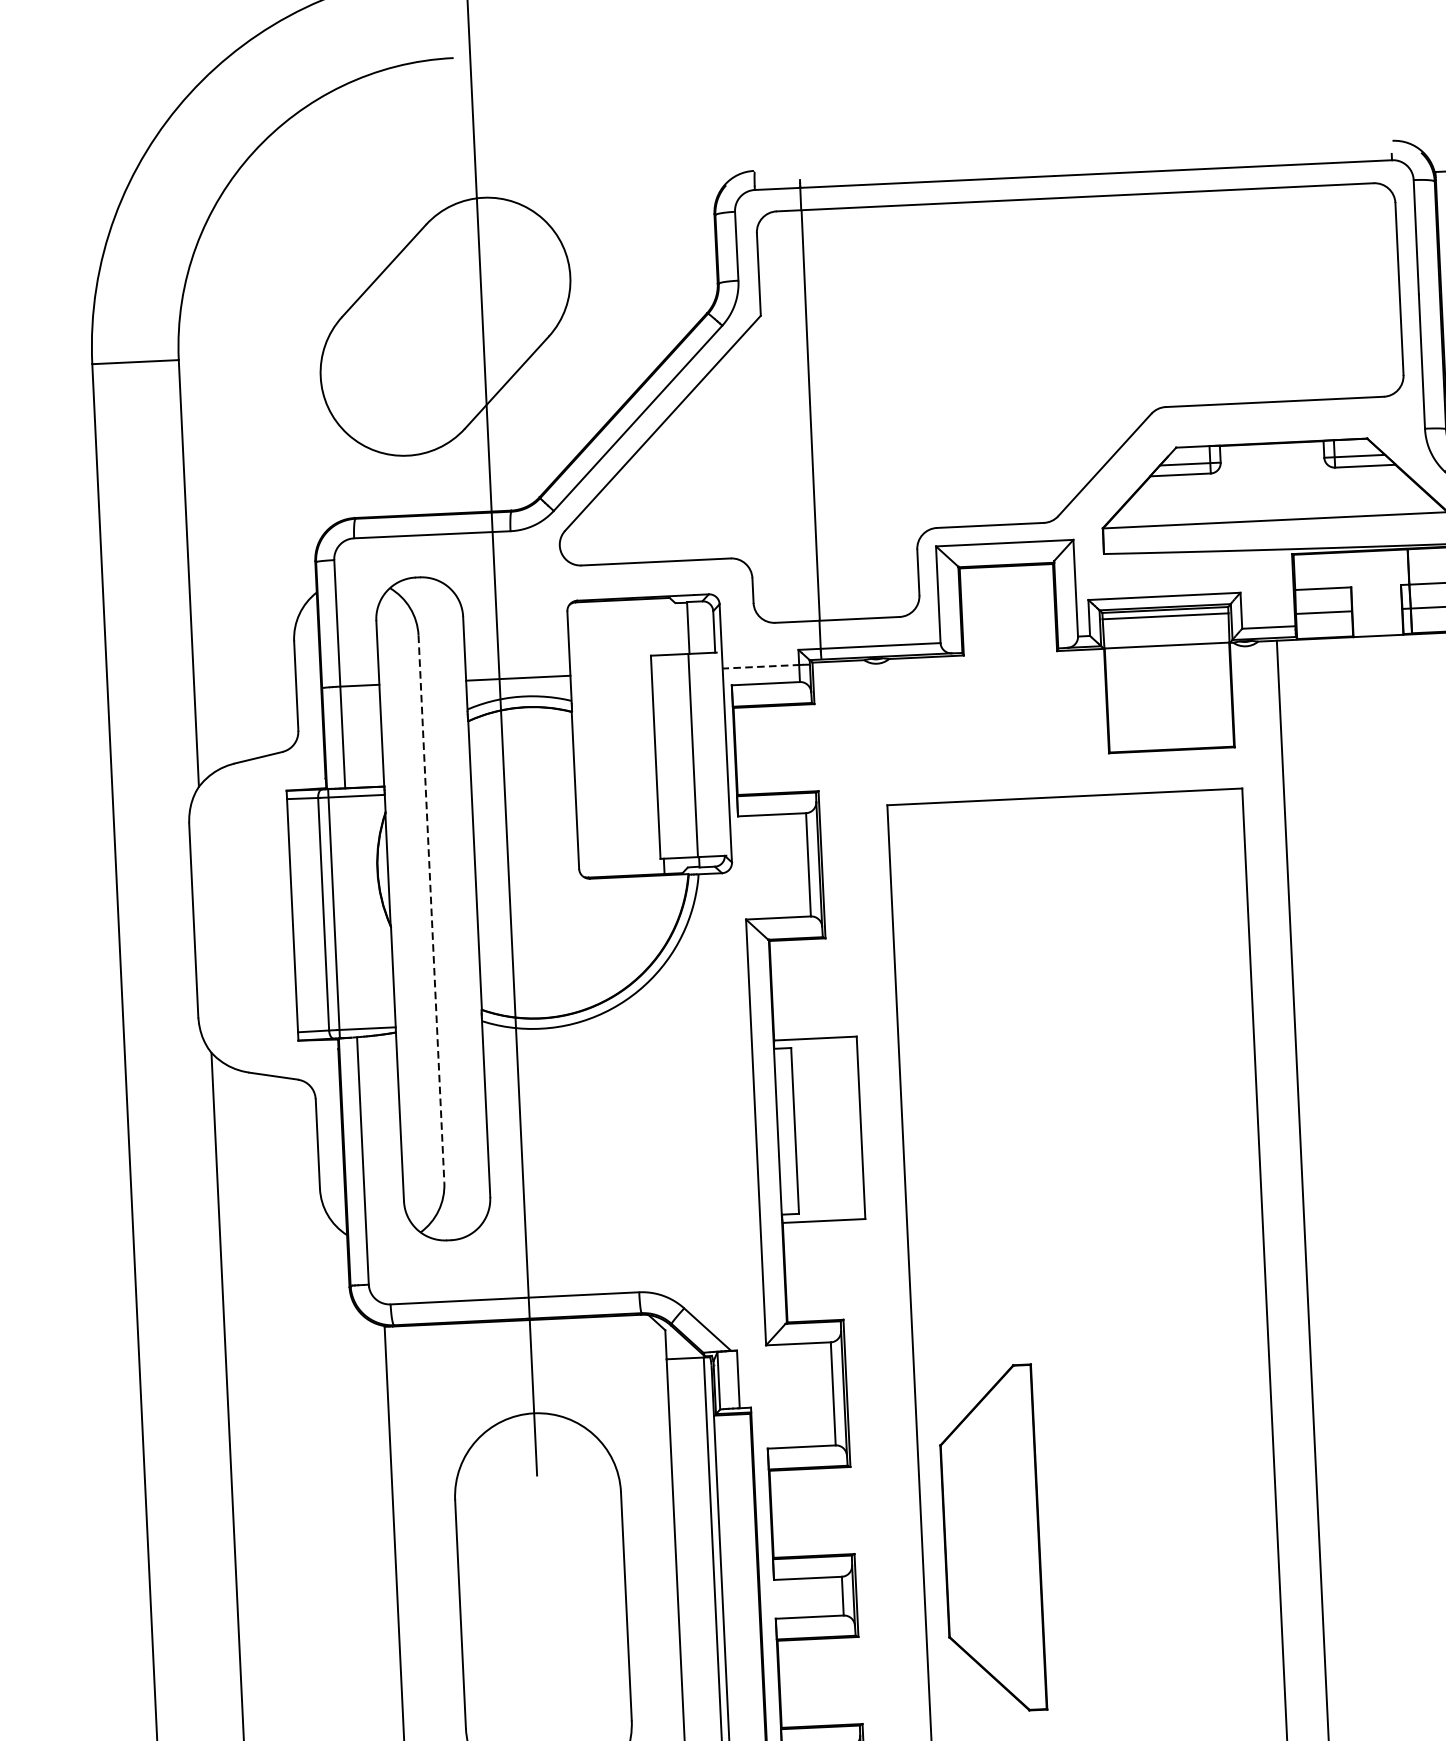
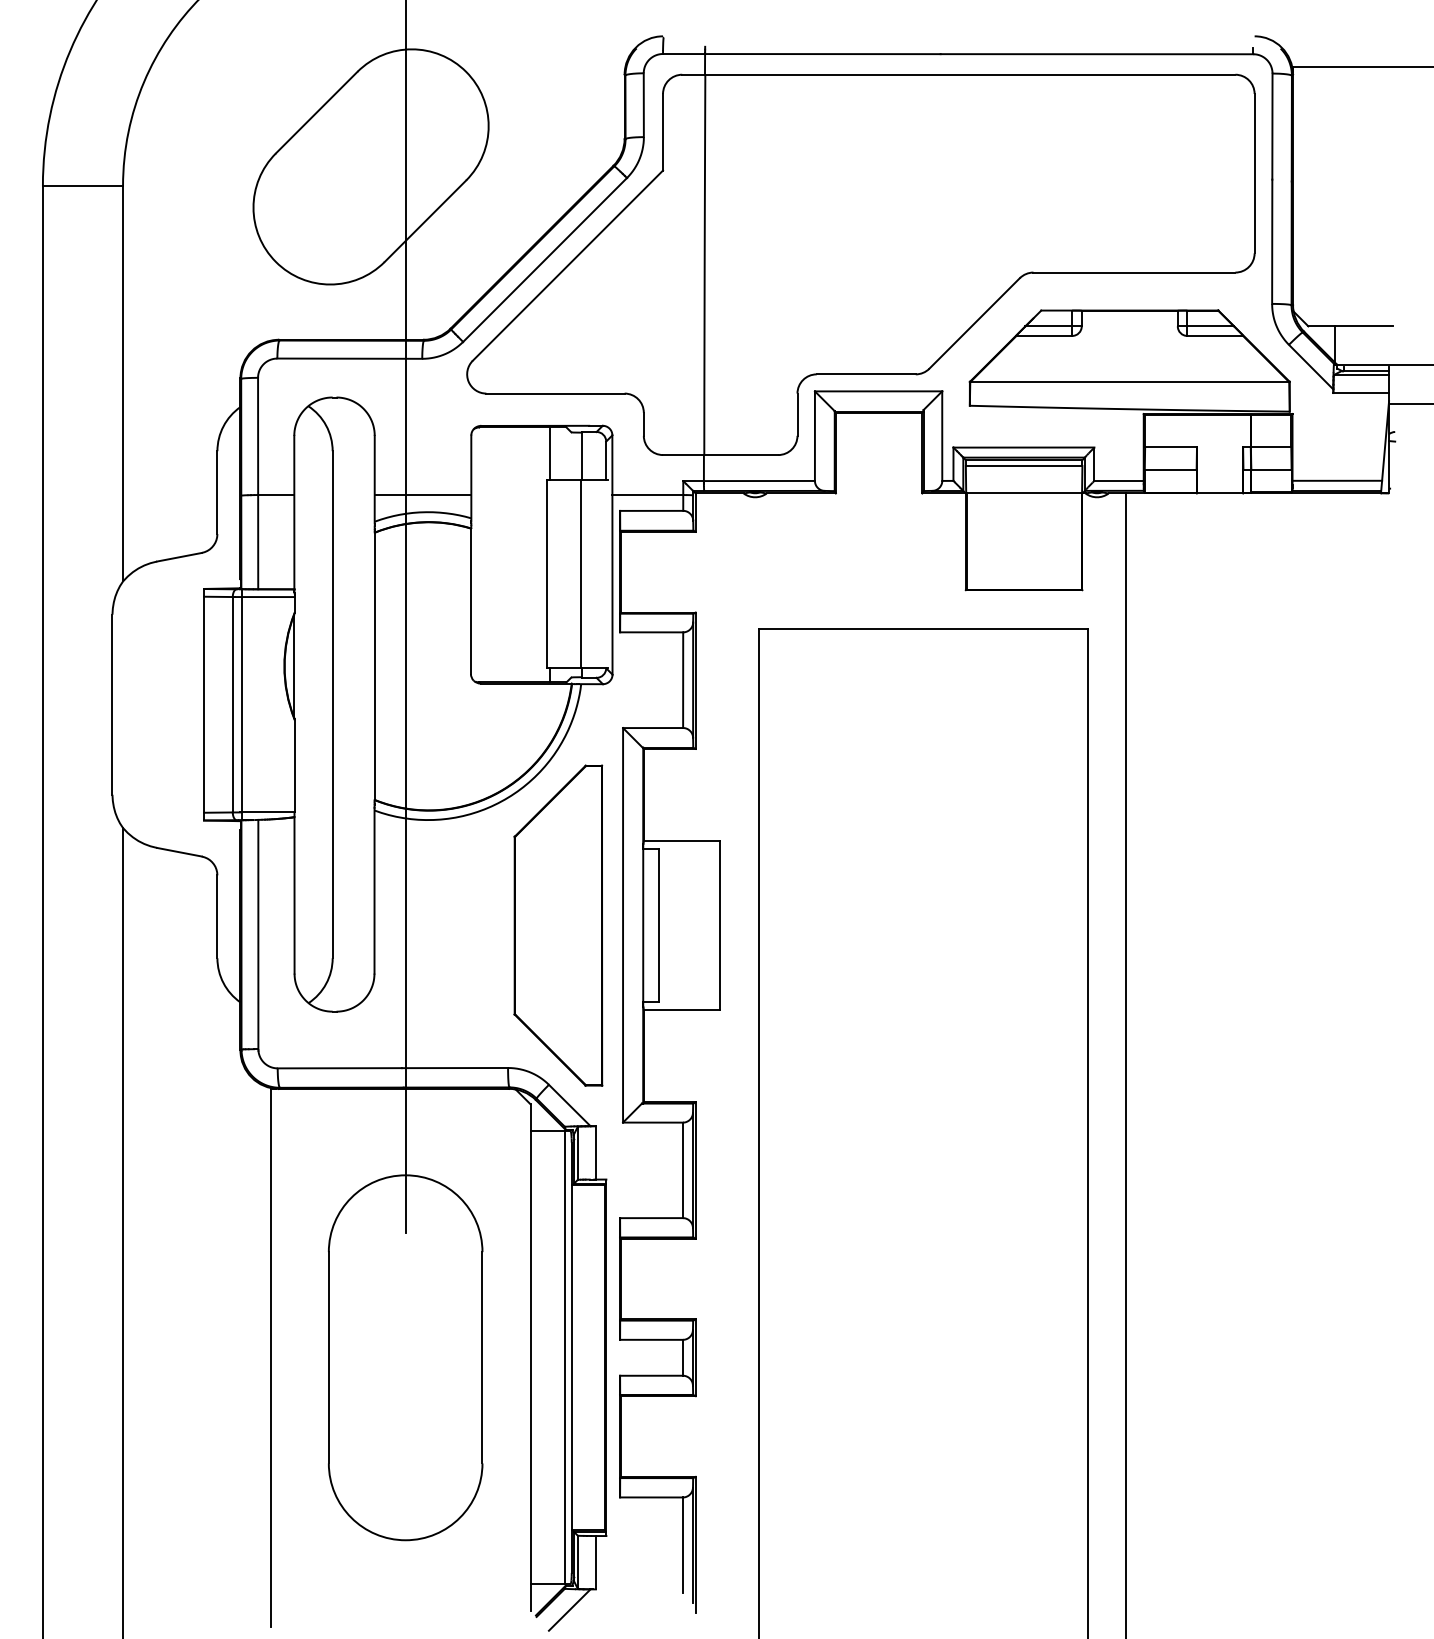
line: (652, 626) -> (549, 453), added
line: (761, 667) -> (648, 495), dashed -> solid
line: (431, 908) -> (332, 704), dashed -> solid
part: (992, 1539) -> (558, 925), moved

